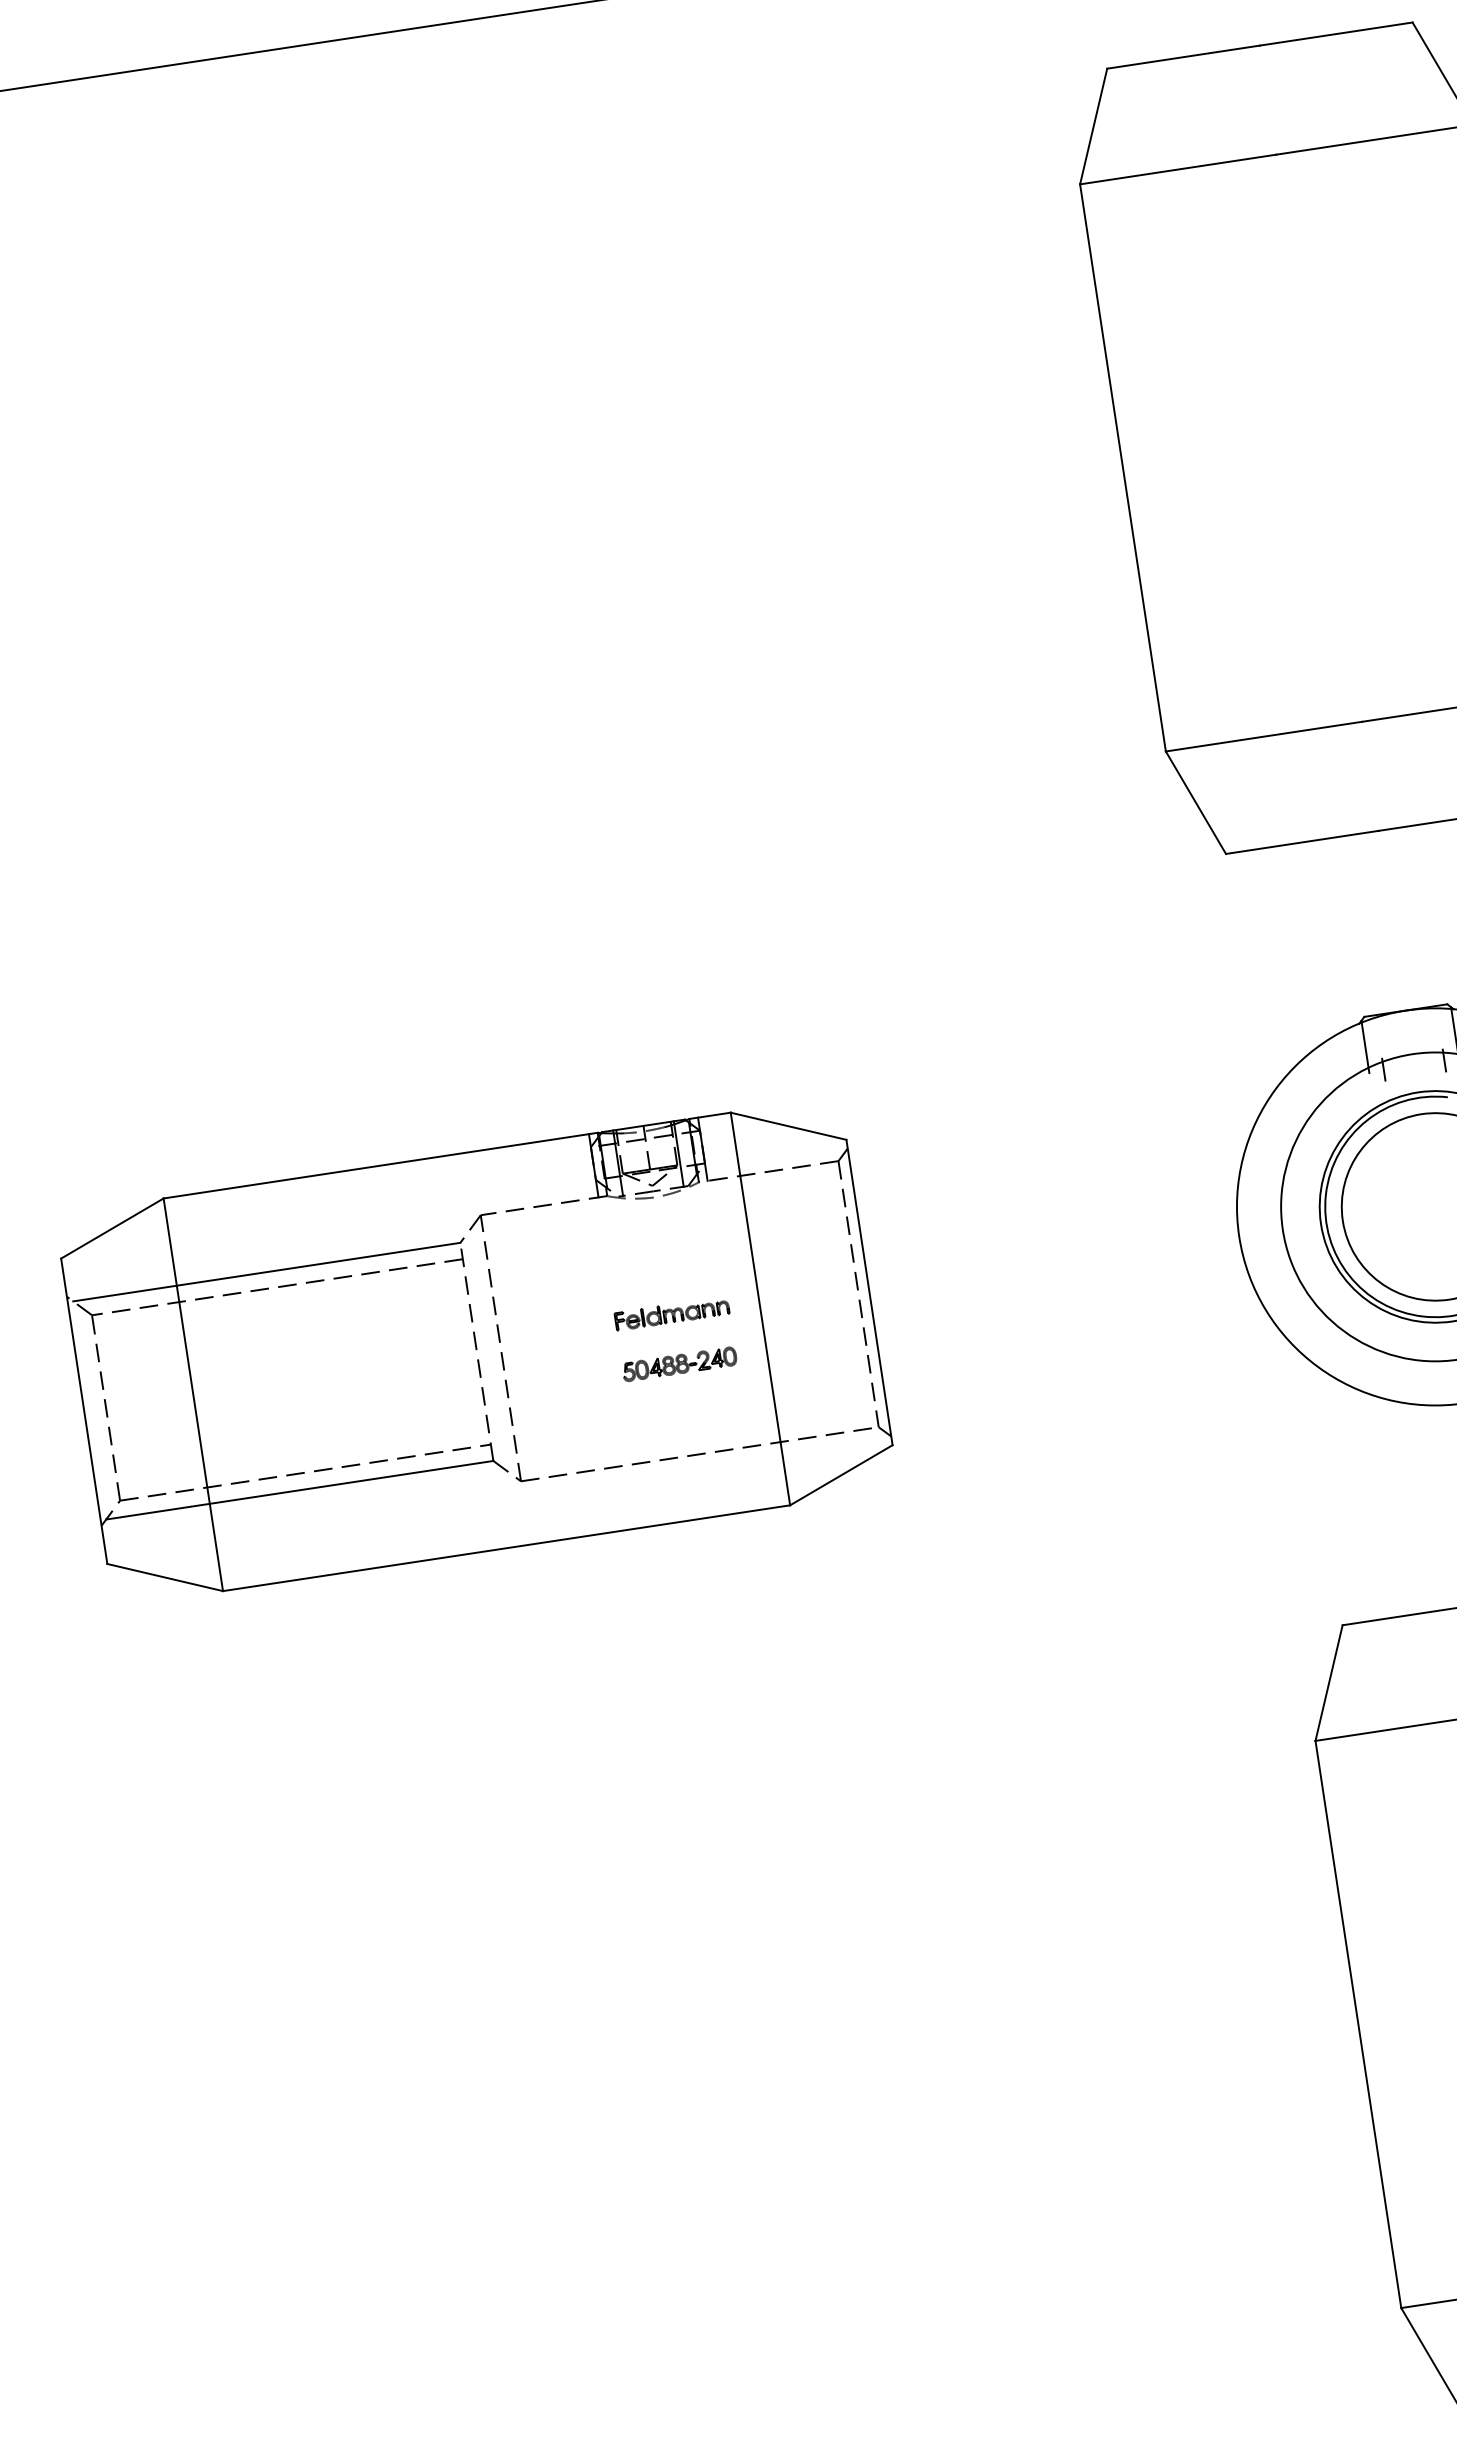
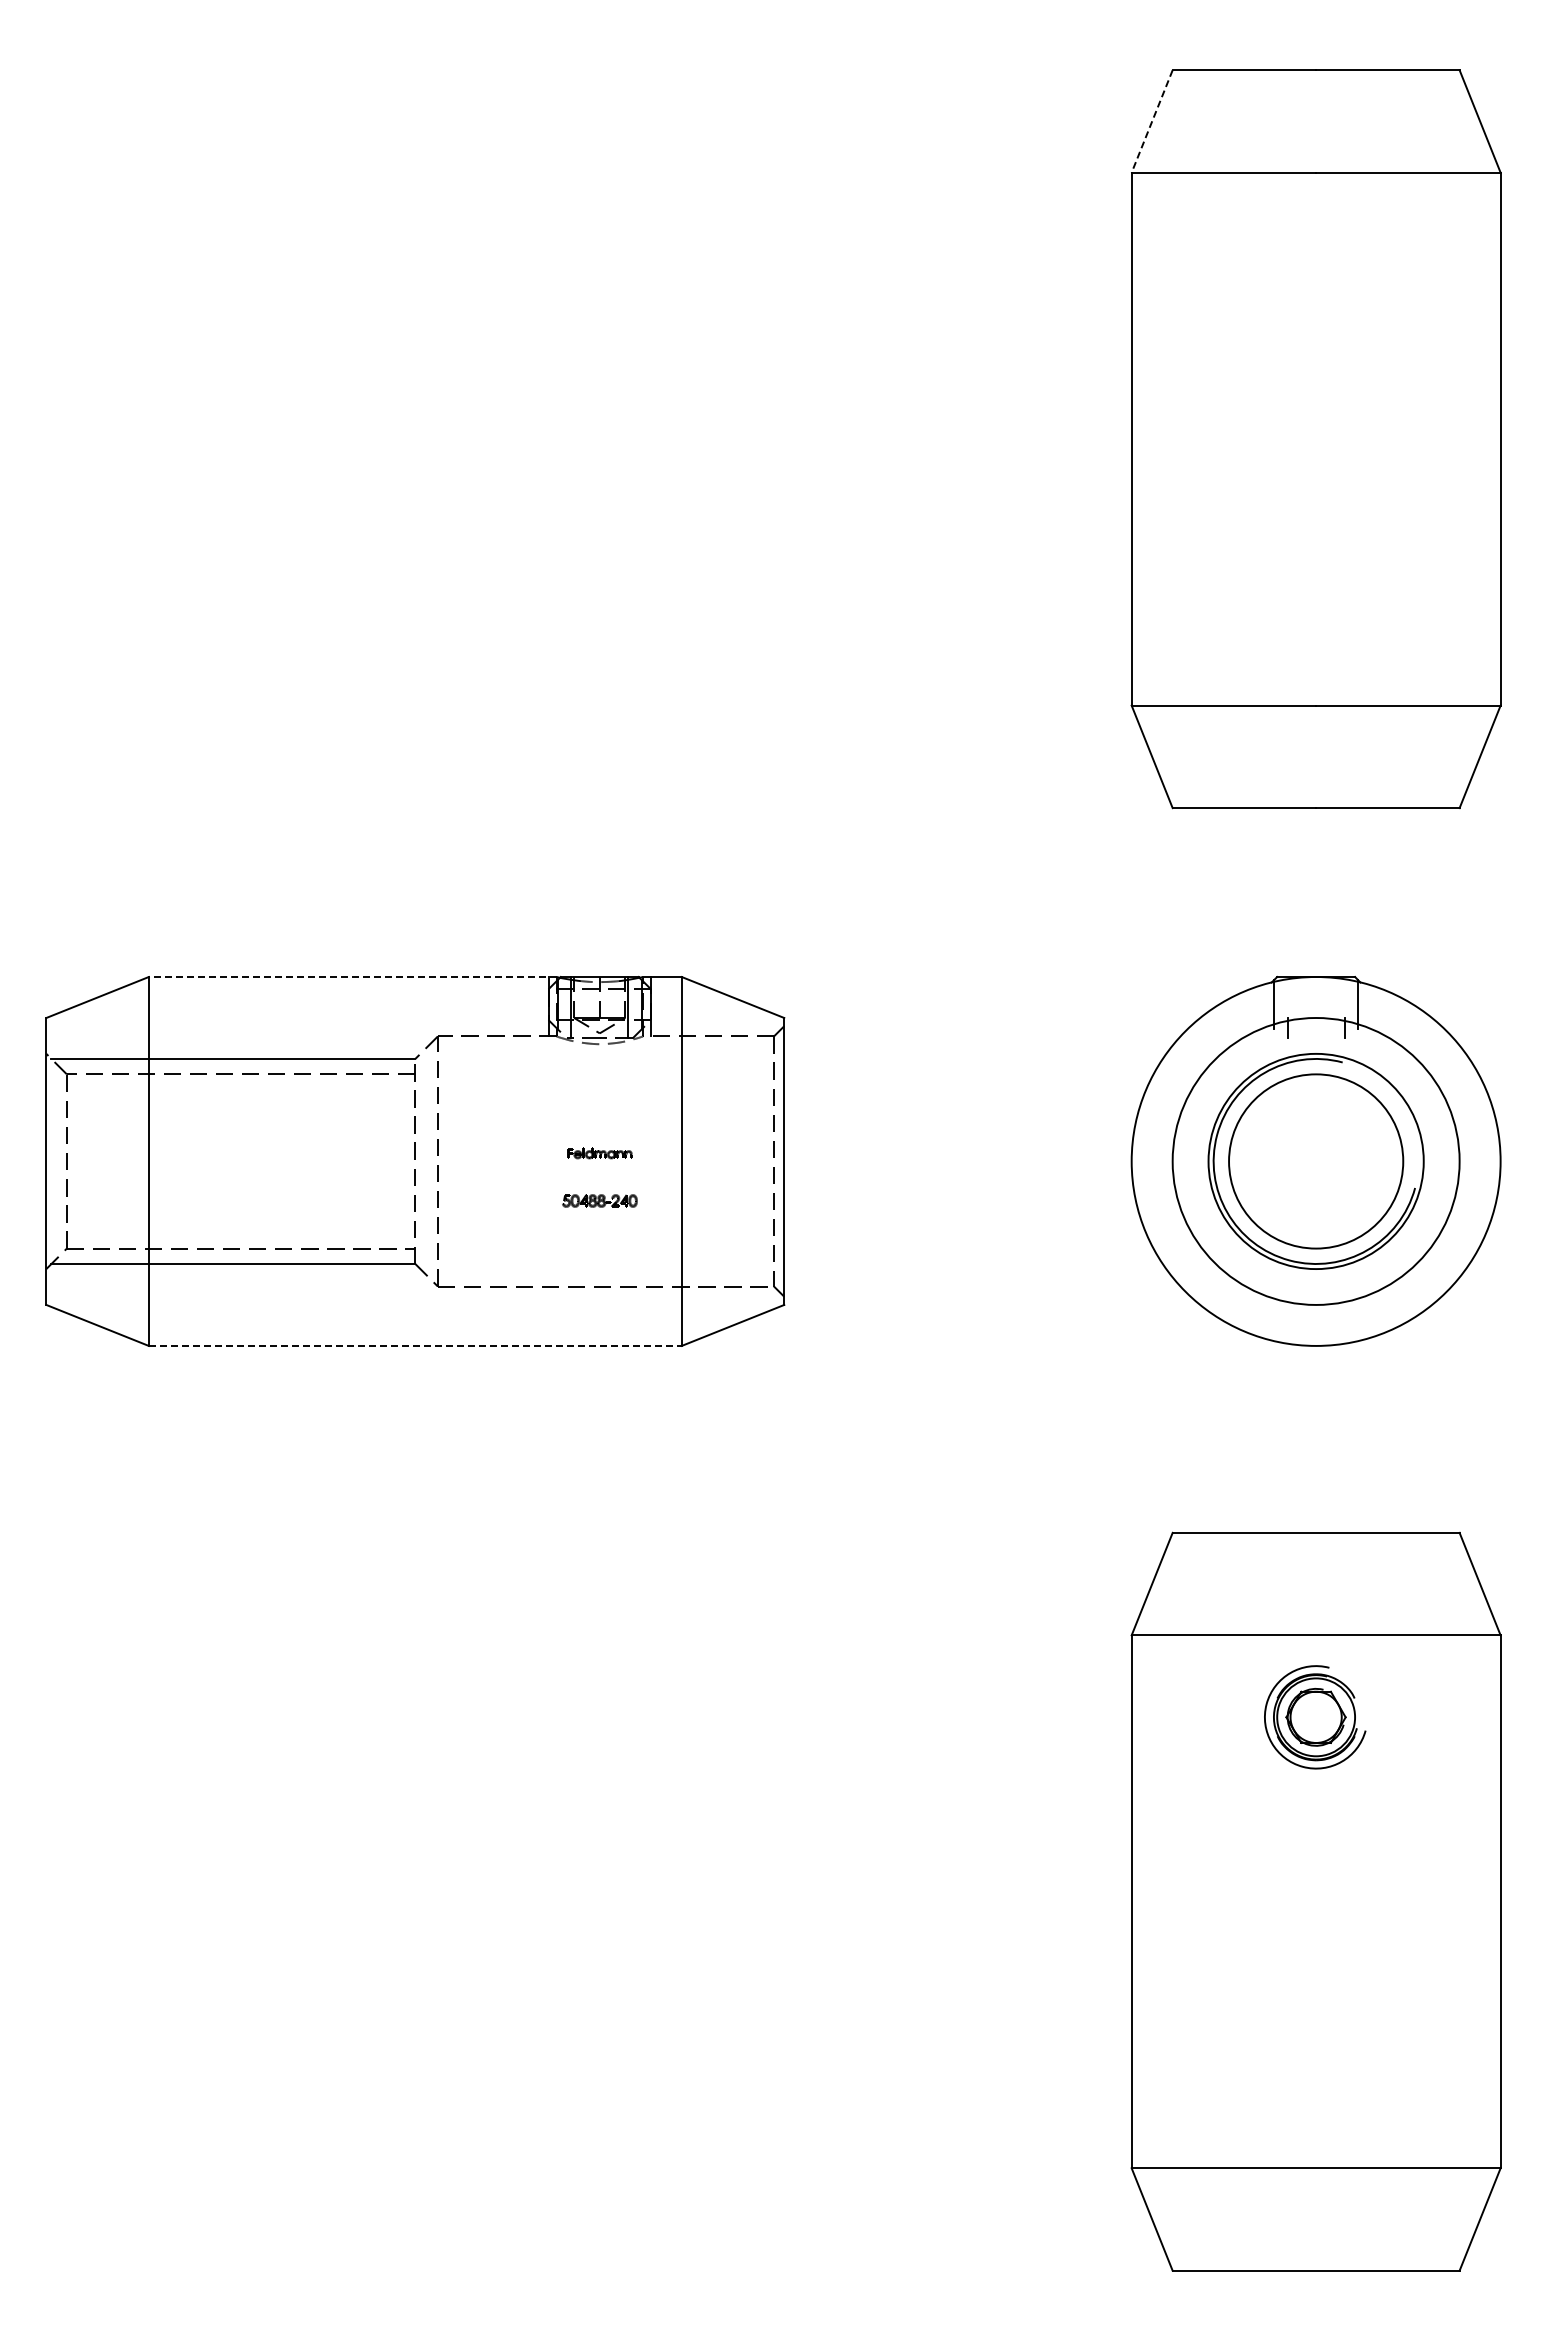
line: (1092, 126) -> (1151, 121), solid -> dashed
line: (380, 1166) -> (352, 977), solid -> dashed
part: (671, 1313) -> (599, 1153), size x0.6
part: (679, 1363) -> (599, 1200), size x0.7
line: (506, 1547) -> (415, 1345), solid -> dashed

